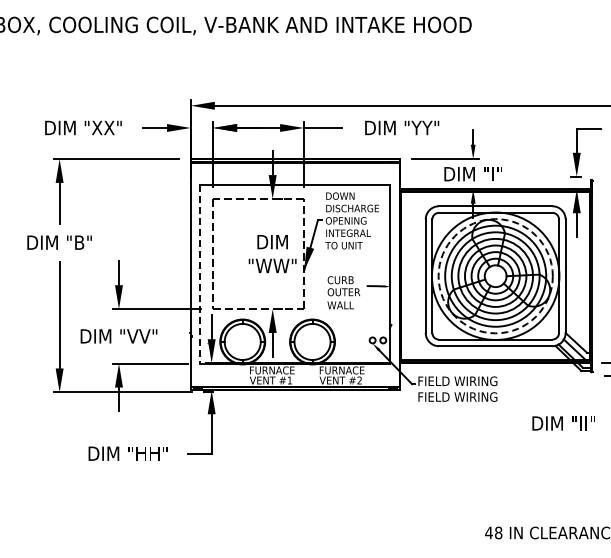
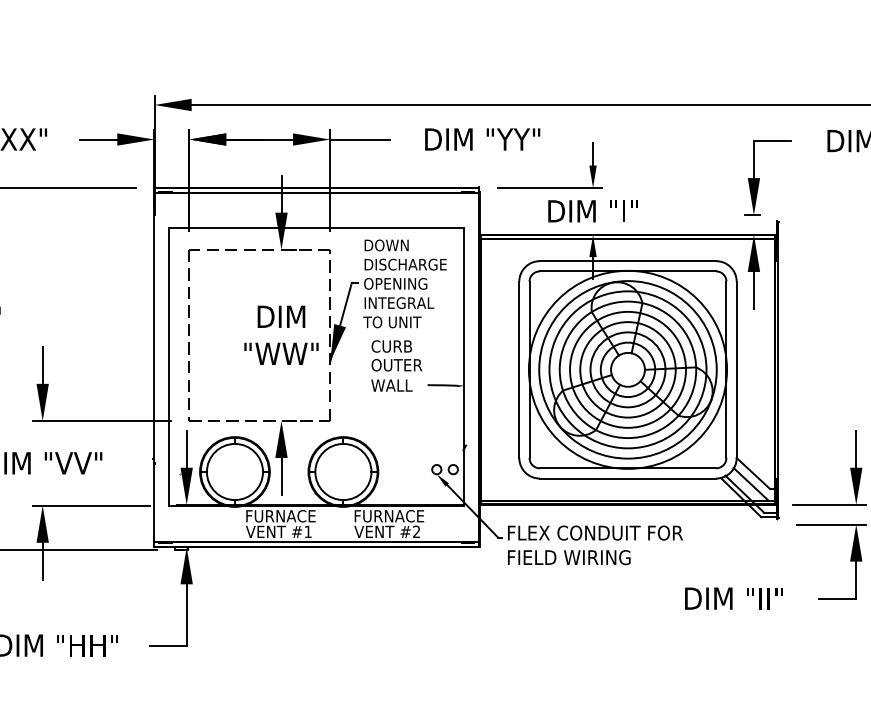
line: (200, 274) -> (169, 367), dashed -> solid
circle: (495, 276) -> (627, 370), dashed -> solid
text: (343, 292) -> (396, 365), moved
text: (478, 381) -> (601, 533), FIELD WIRING -> FLEX CONDUIT FOR

